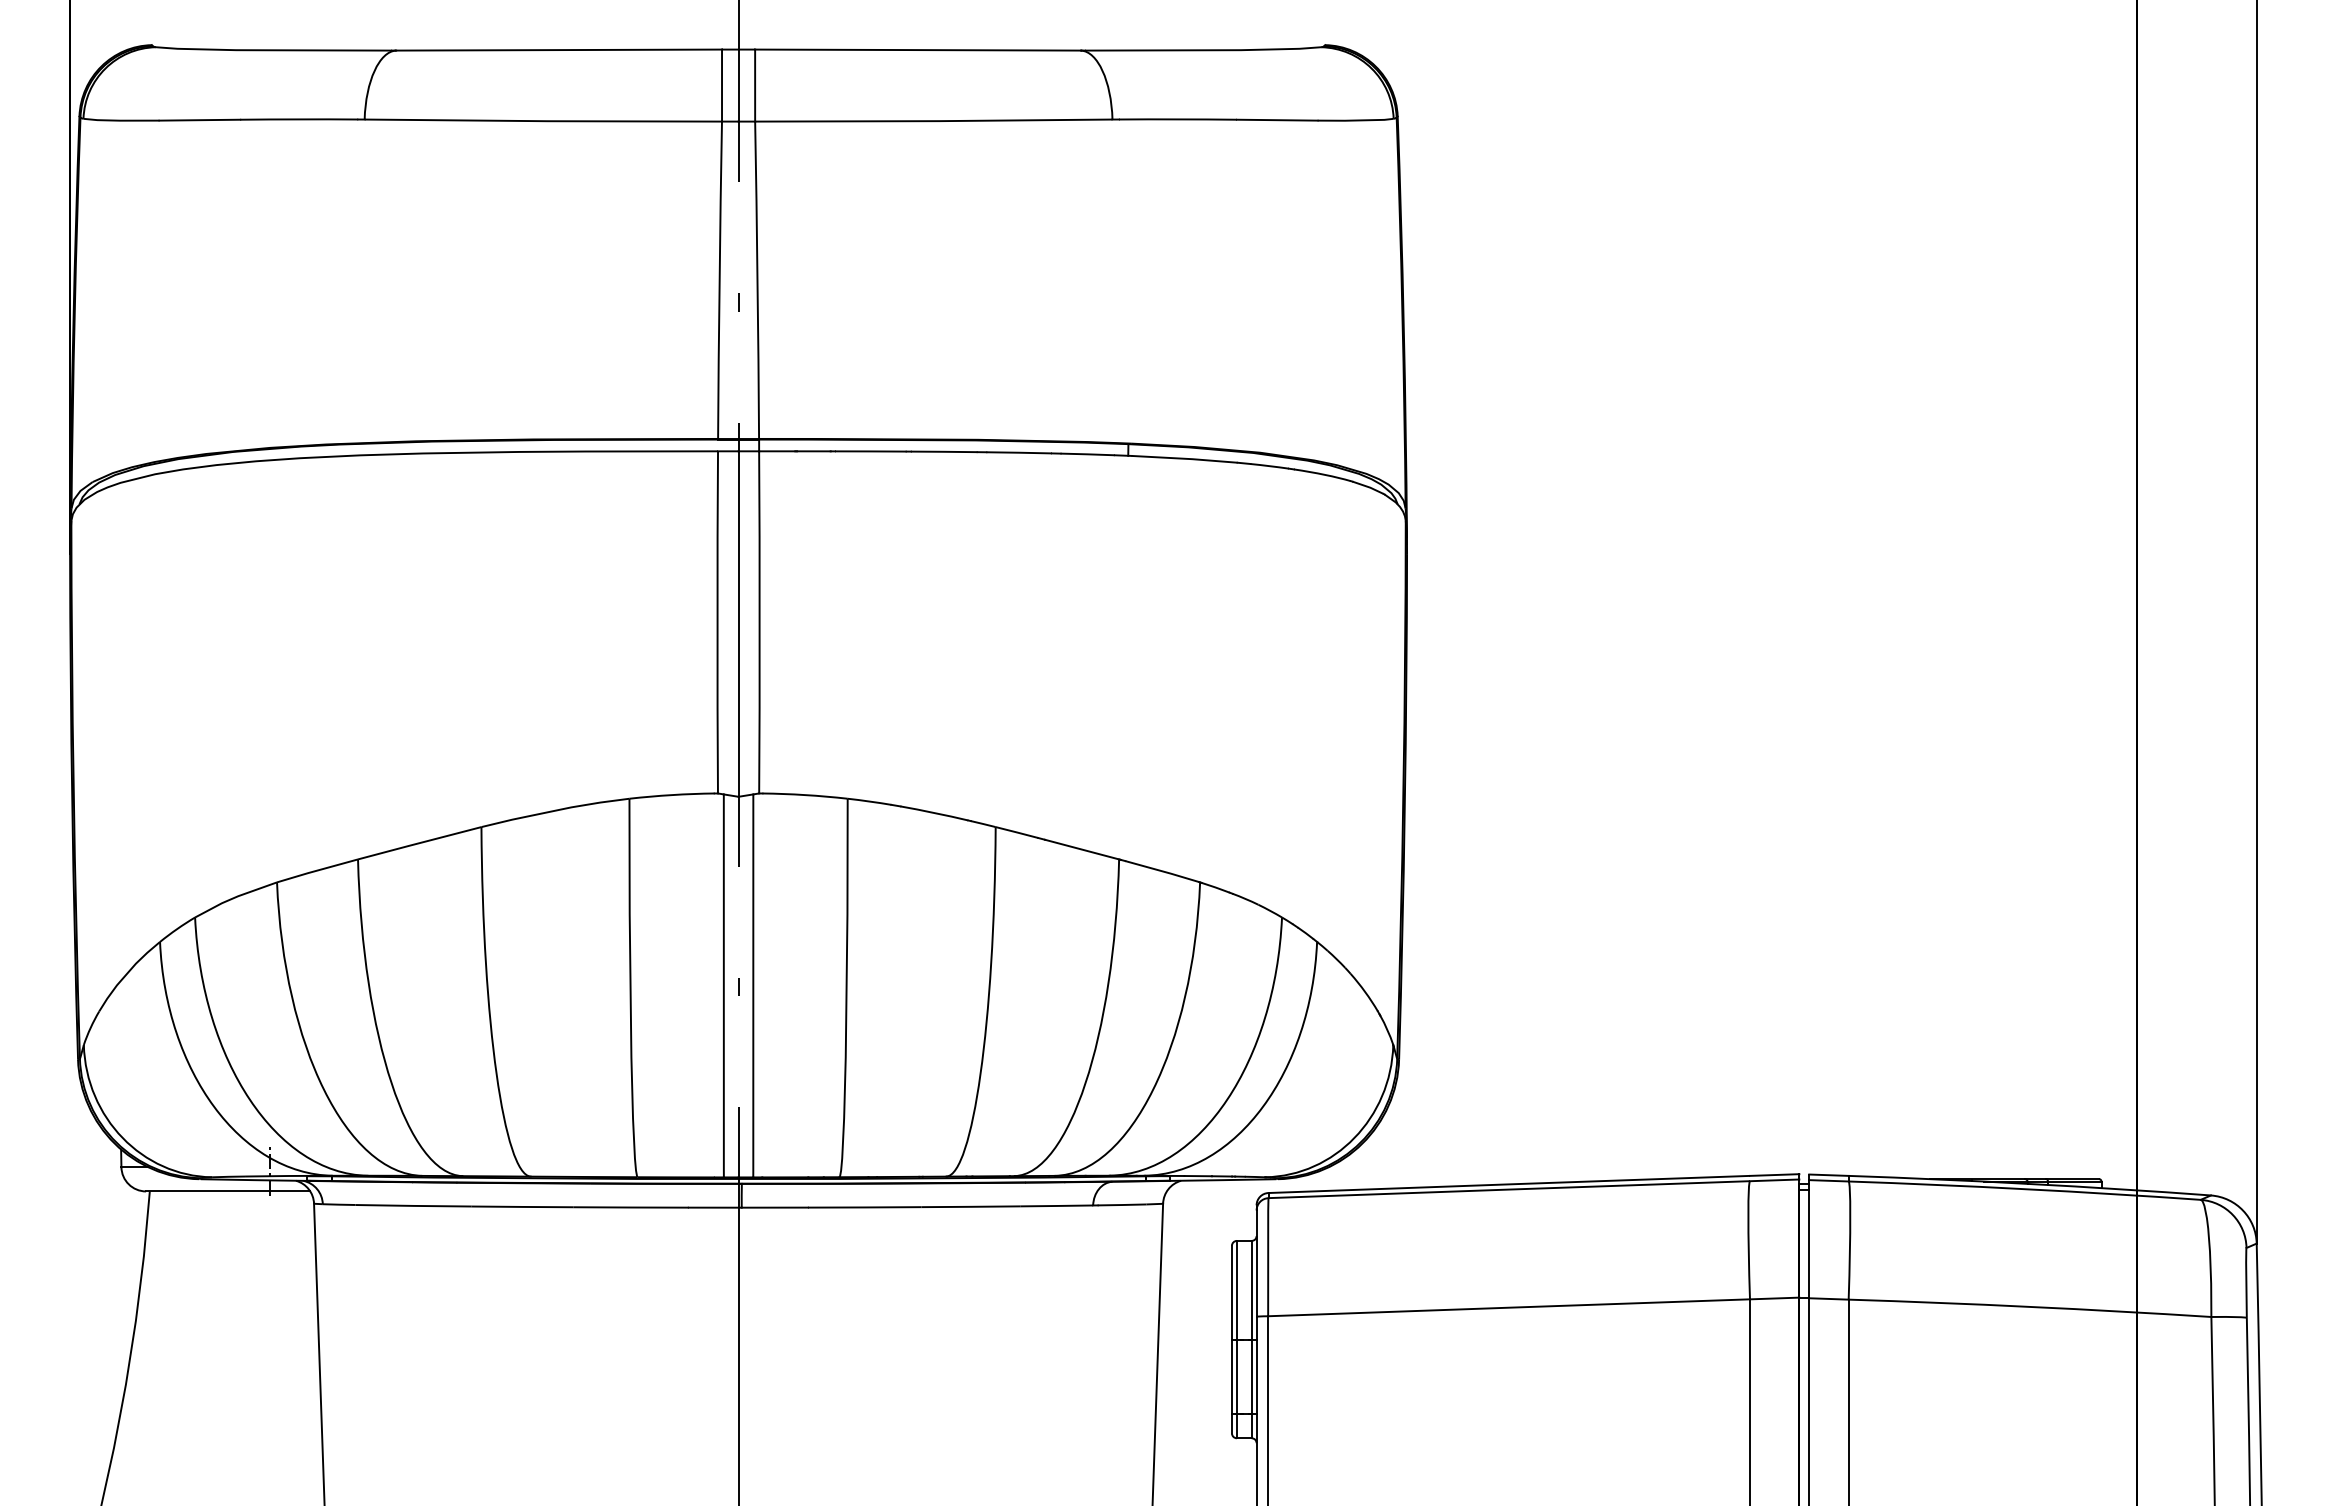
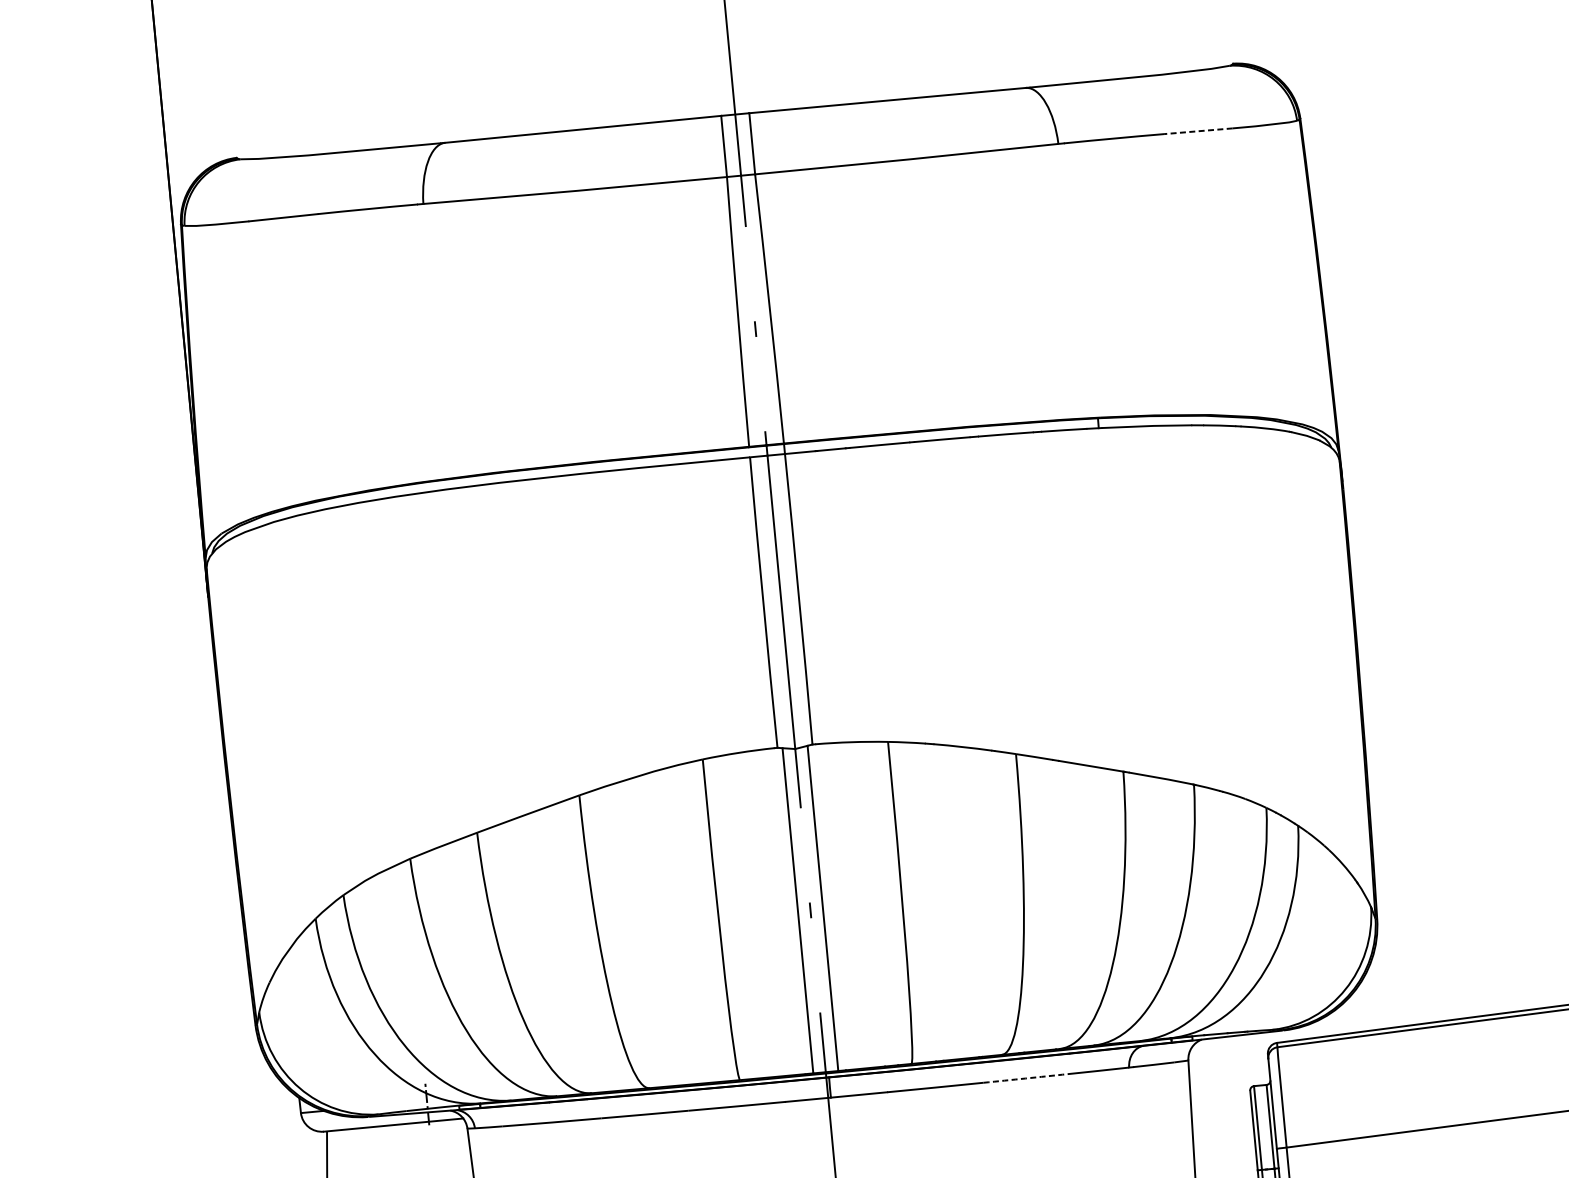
line: (1276, 120) -> (1197, 131), solid -> dashed
arc: (971, 1206) -> (1025, 1078), solid -> dashed

